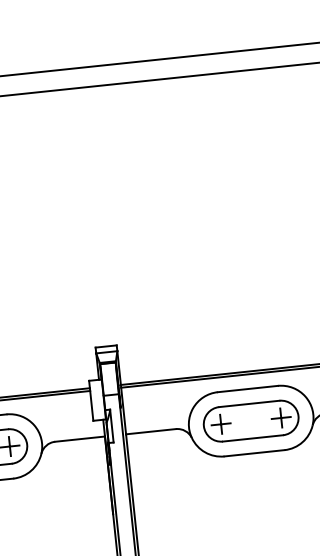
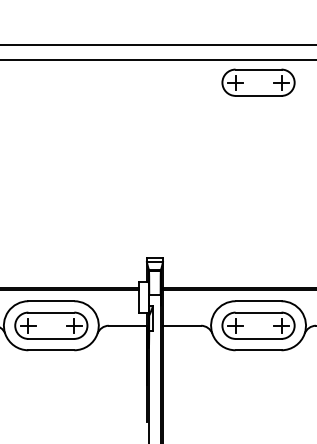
part: (217, 102) -> (258, 82), added

